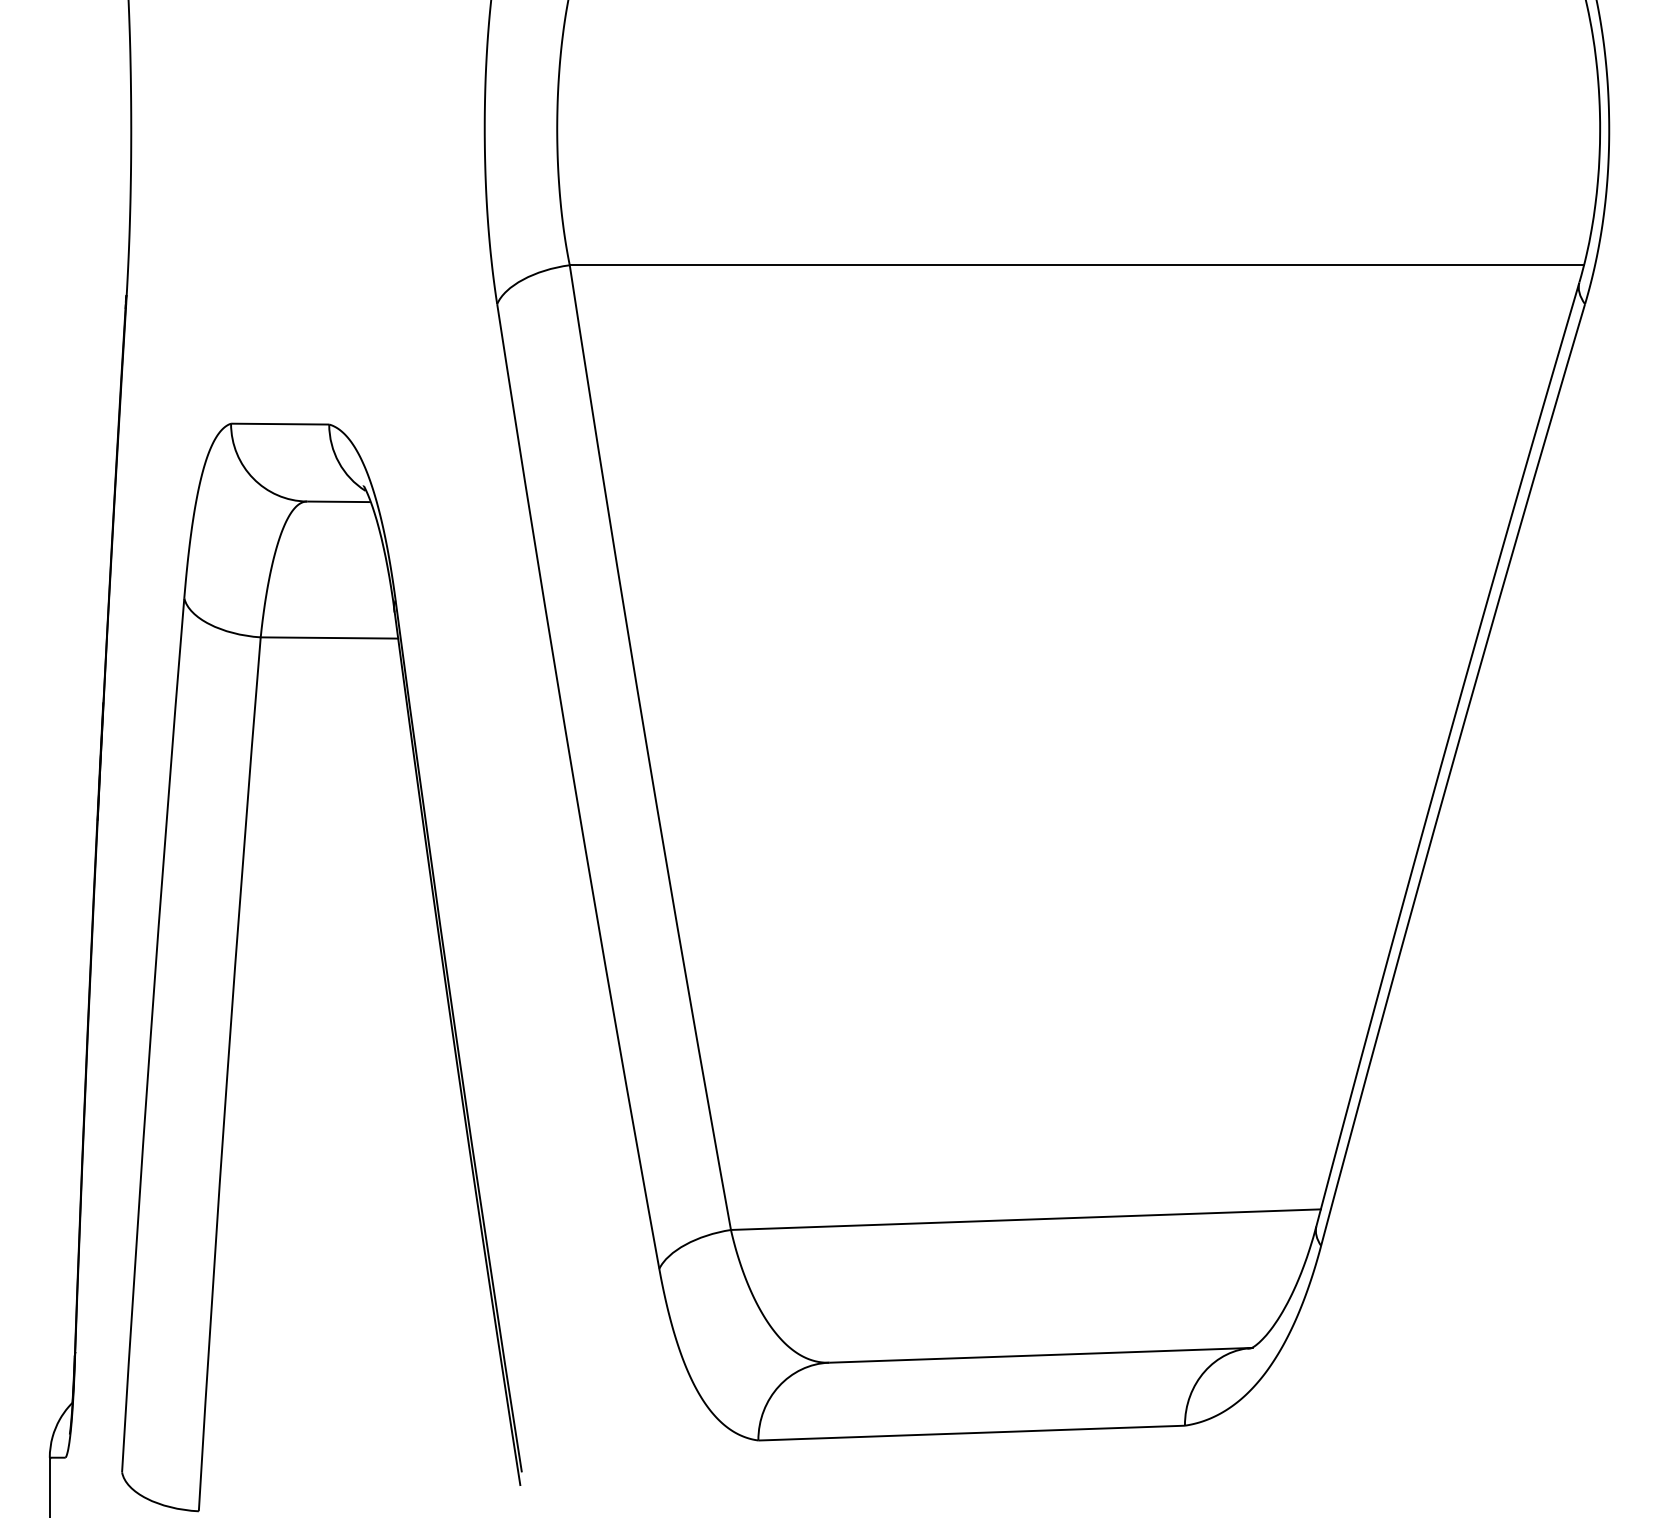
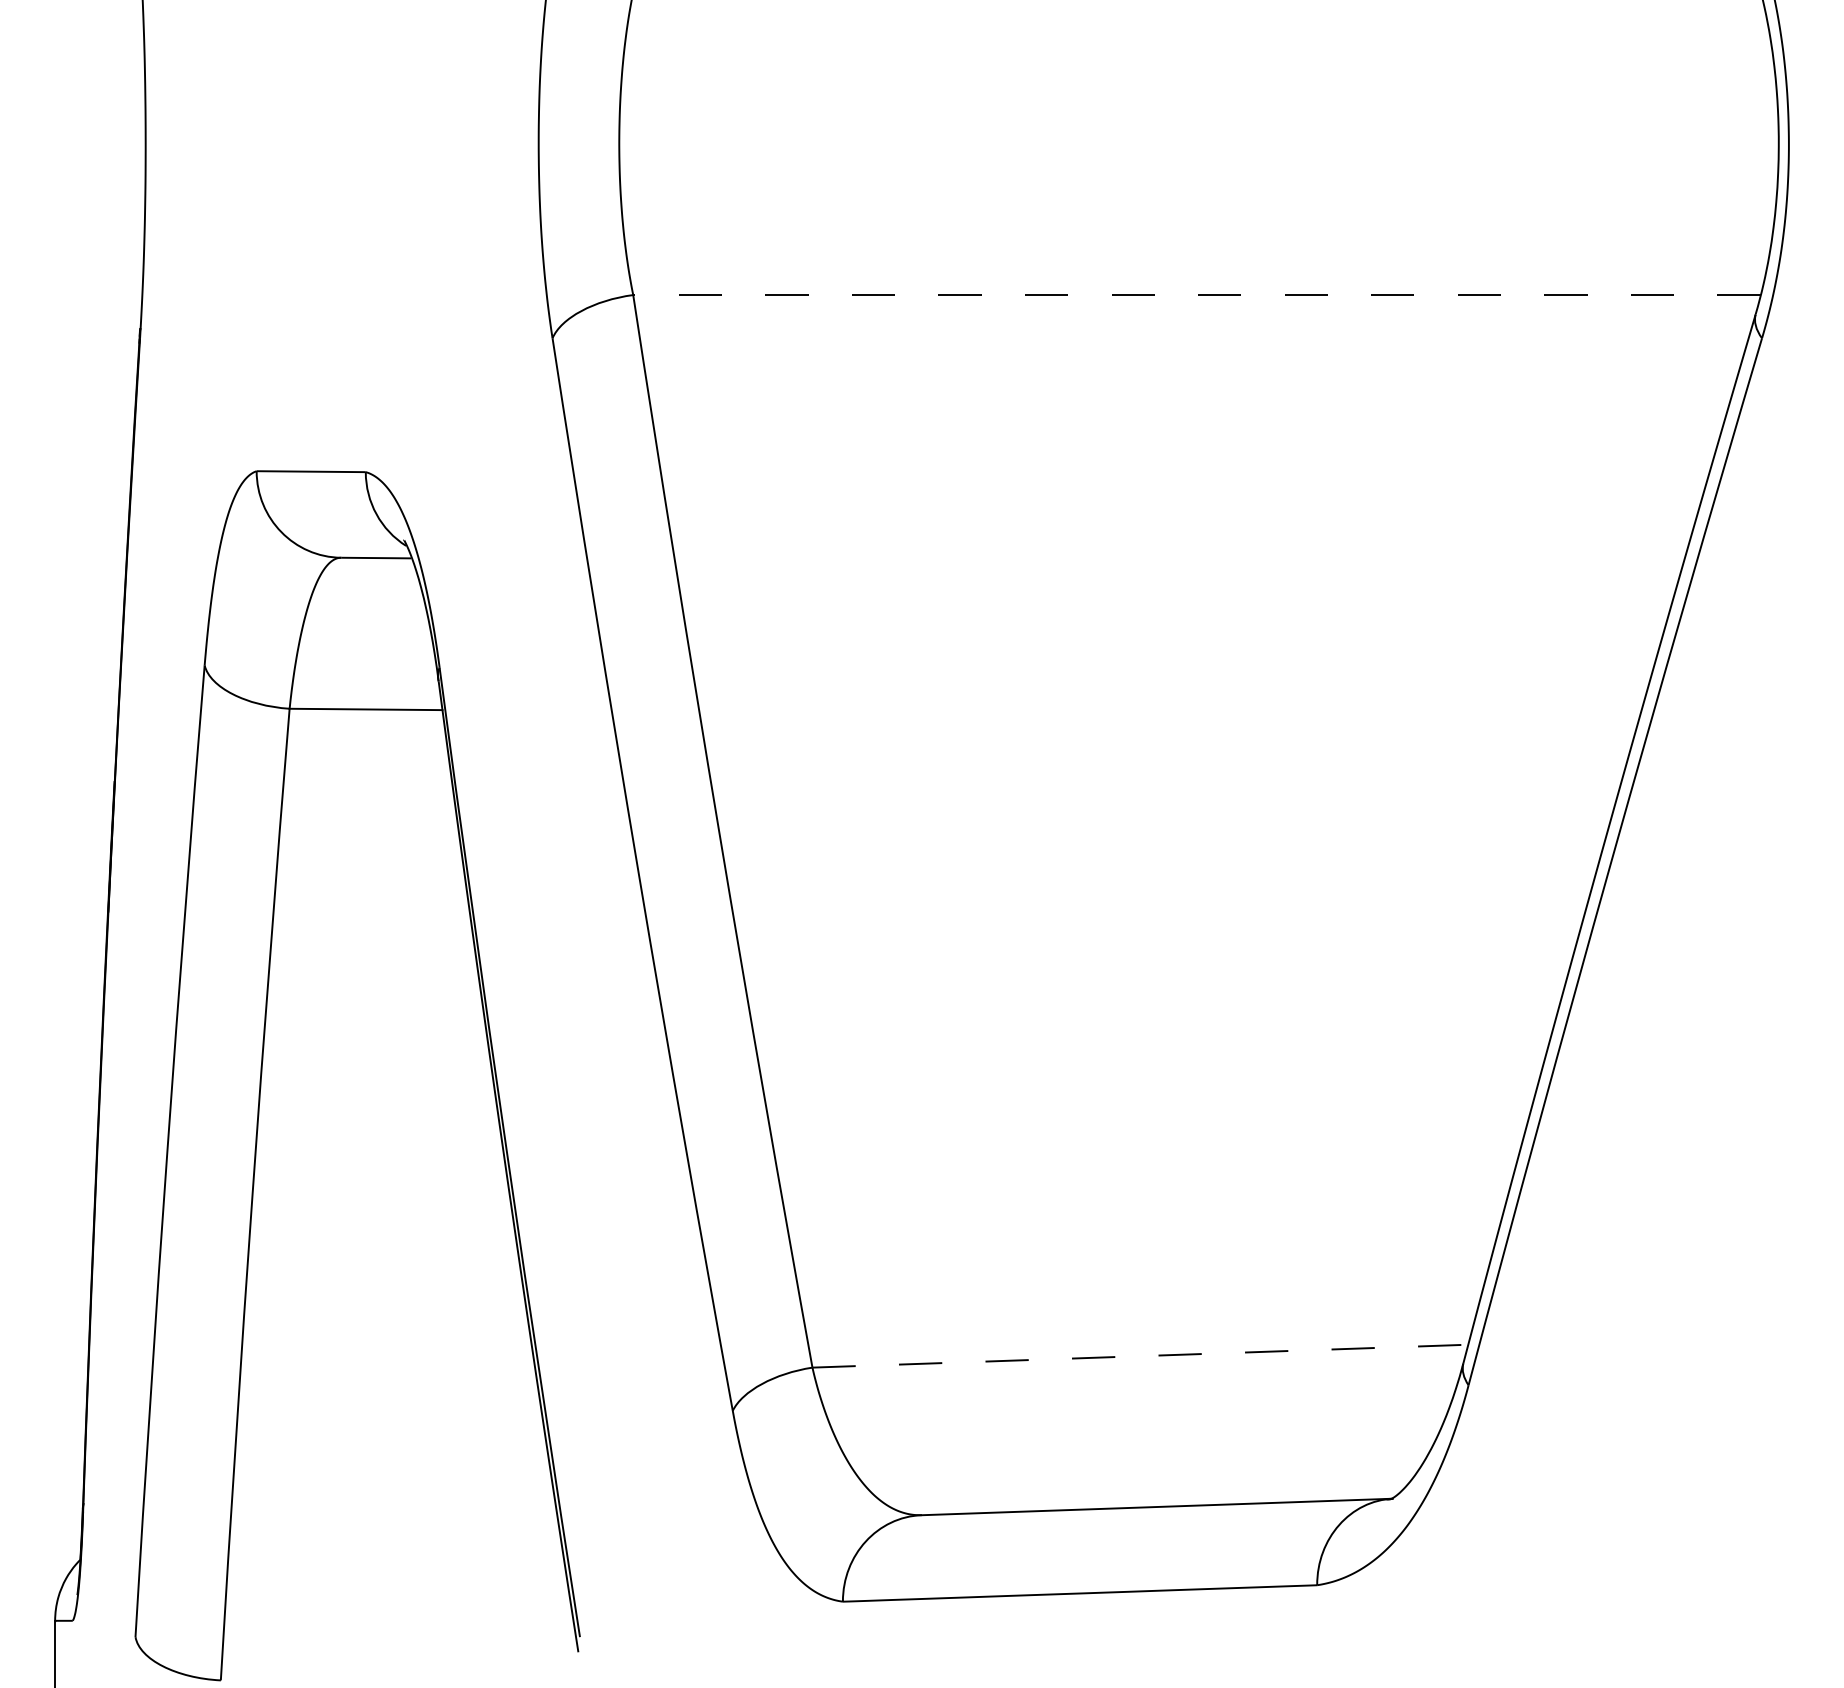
line: (1076, 265) -> (1196, 295), solid -> dashed
line: (1026, 1219) -> (1141, 1355), solid -> dashed

